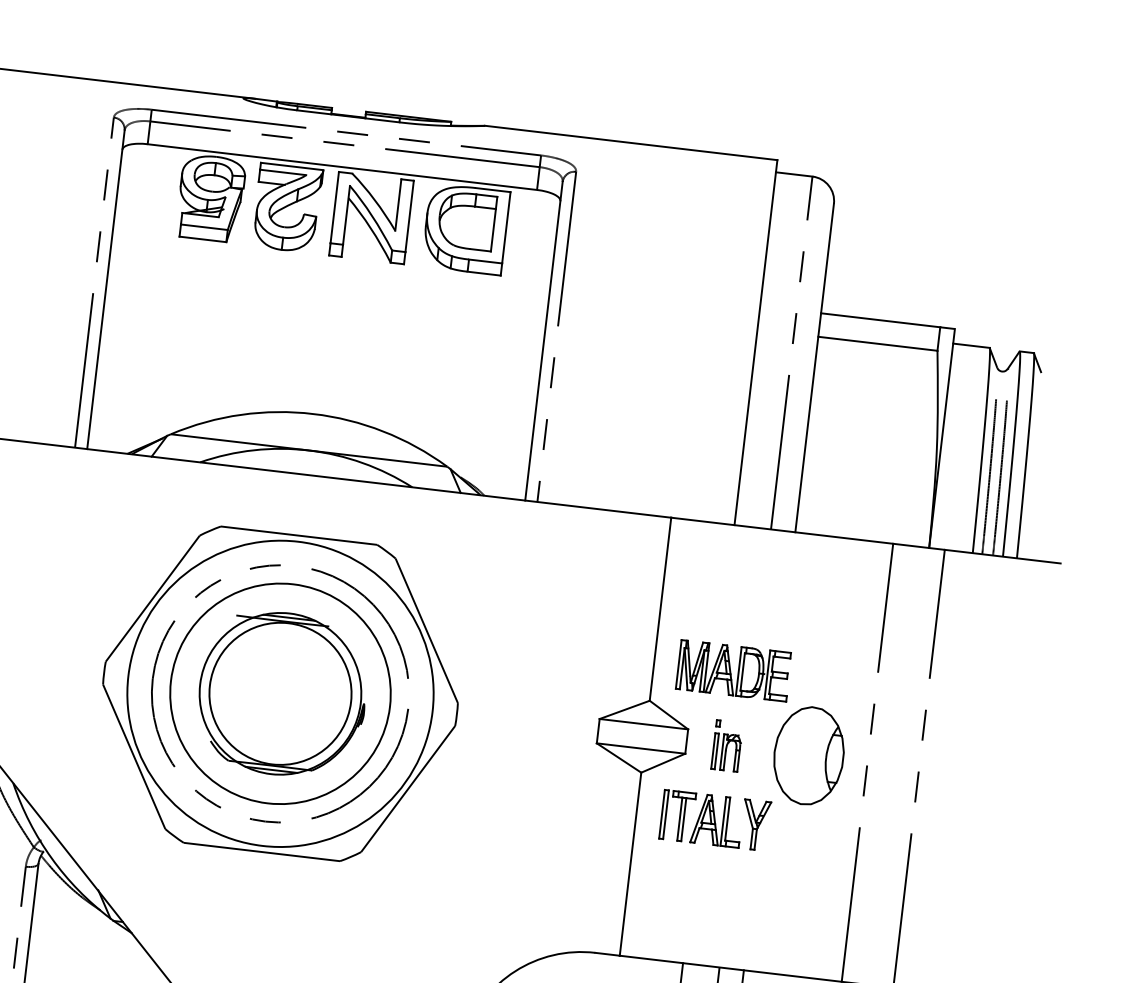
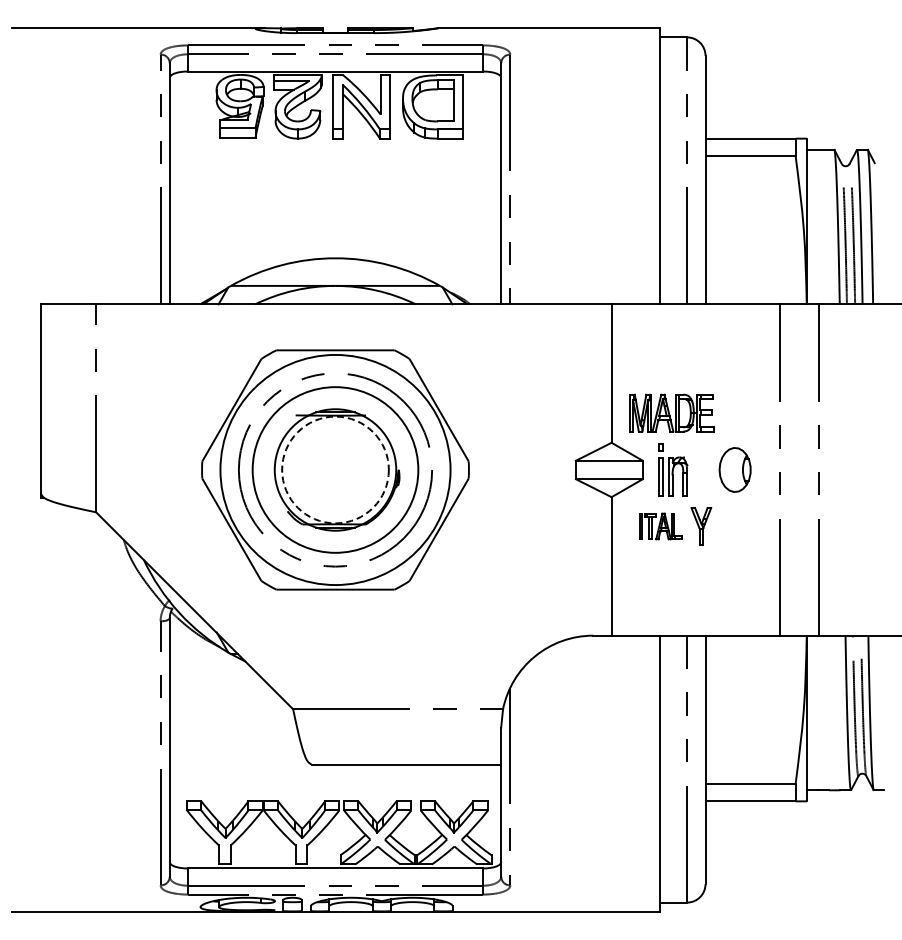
circle: (280, 693) -> (335, 469), solid -> dashed
part: (727, 745) -> (673, 469), size x1.4
part: (808, 755) -> (734, 469), size x0.6
part: (701, 819) -> (660, 526), size x0.7

